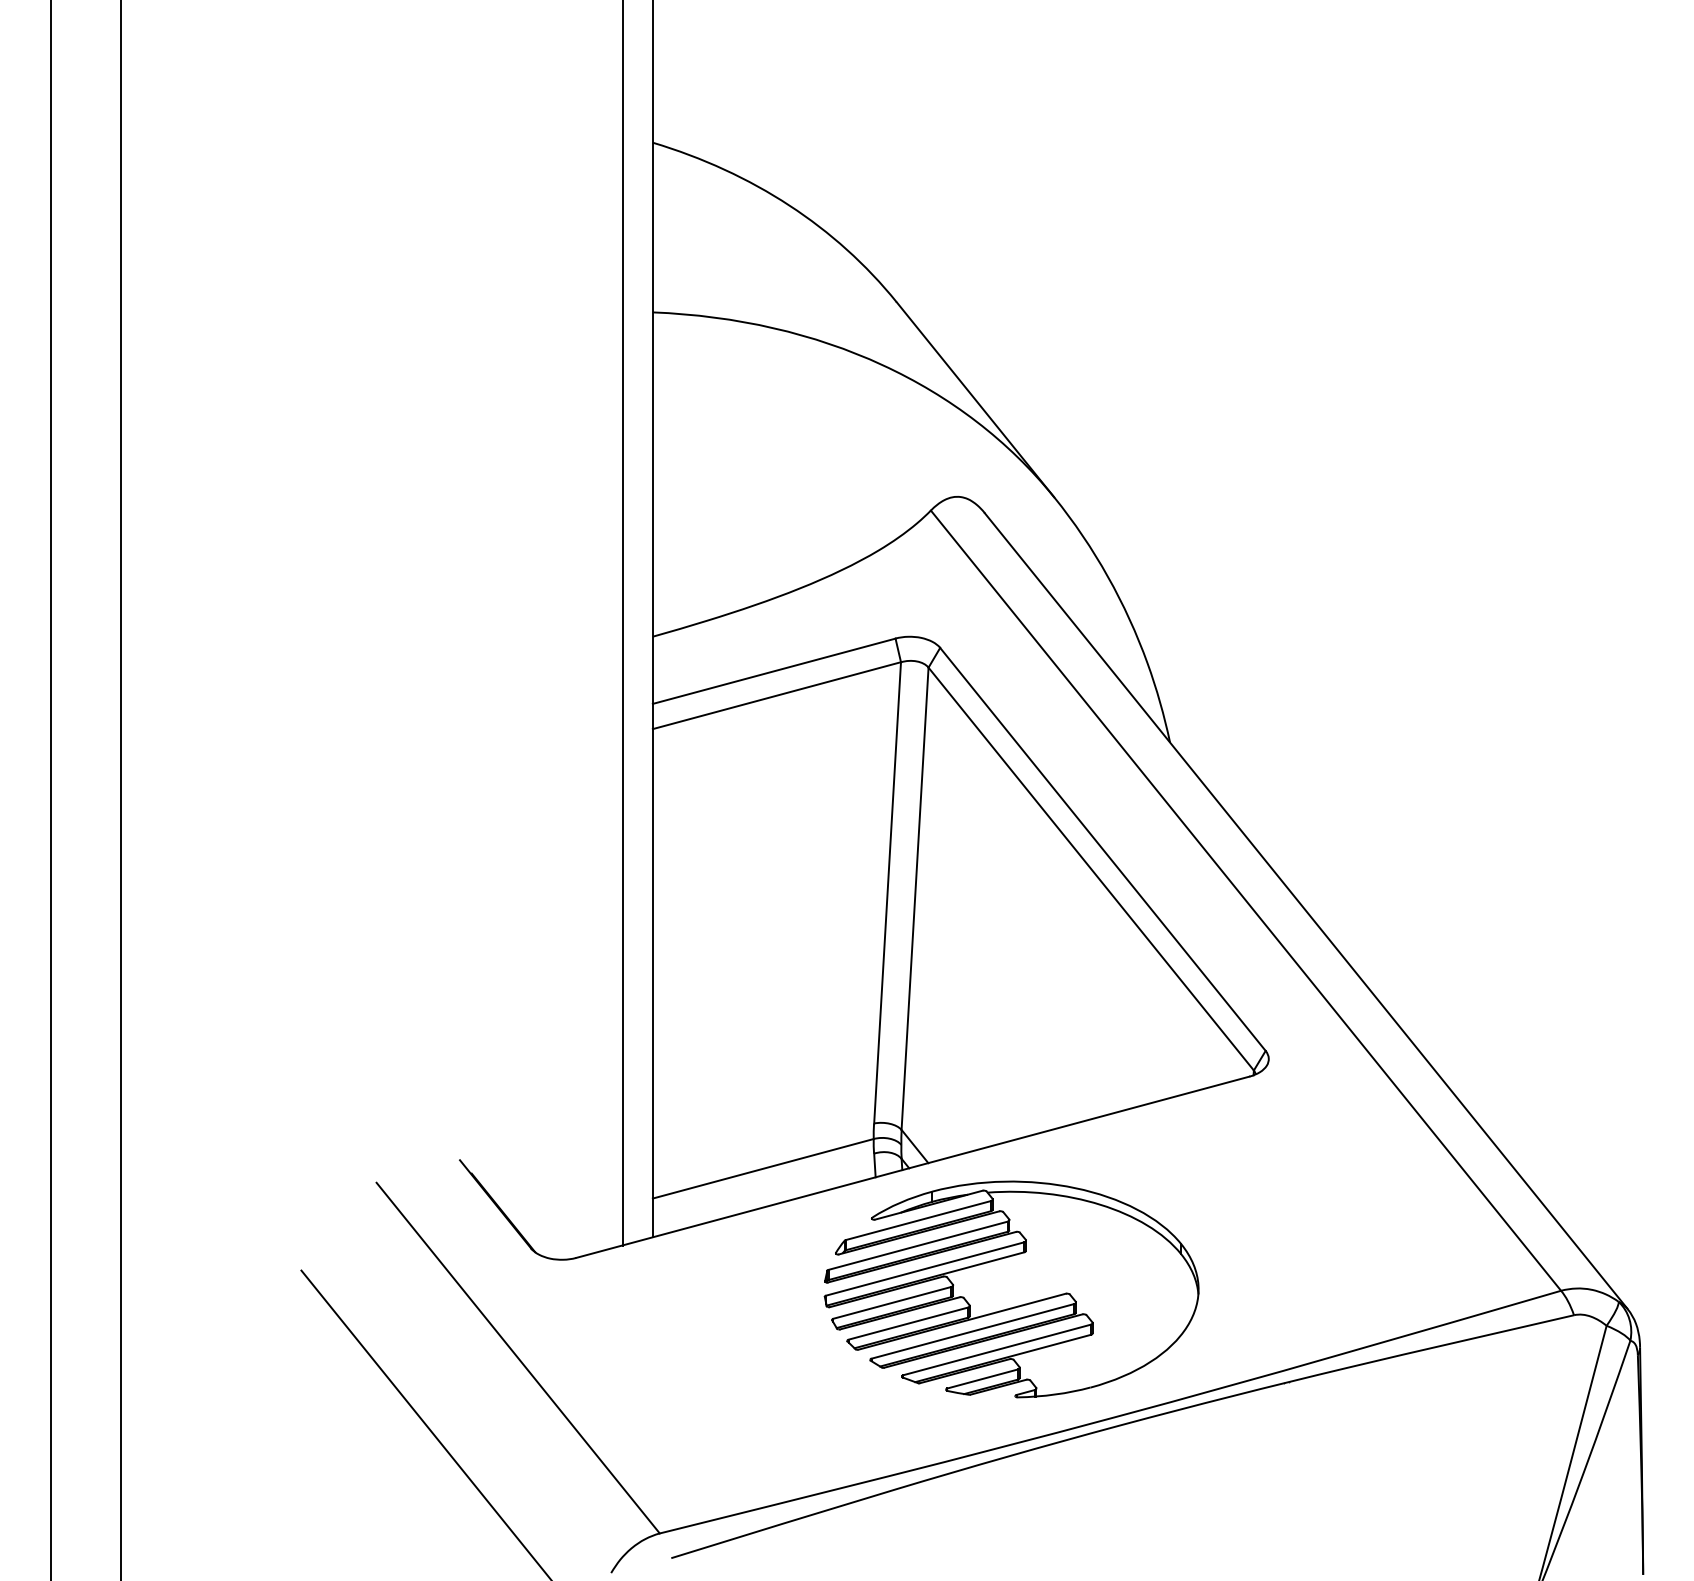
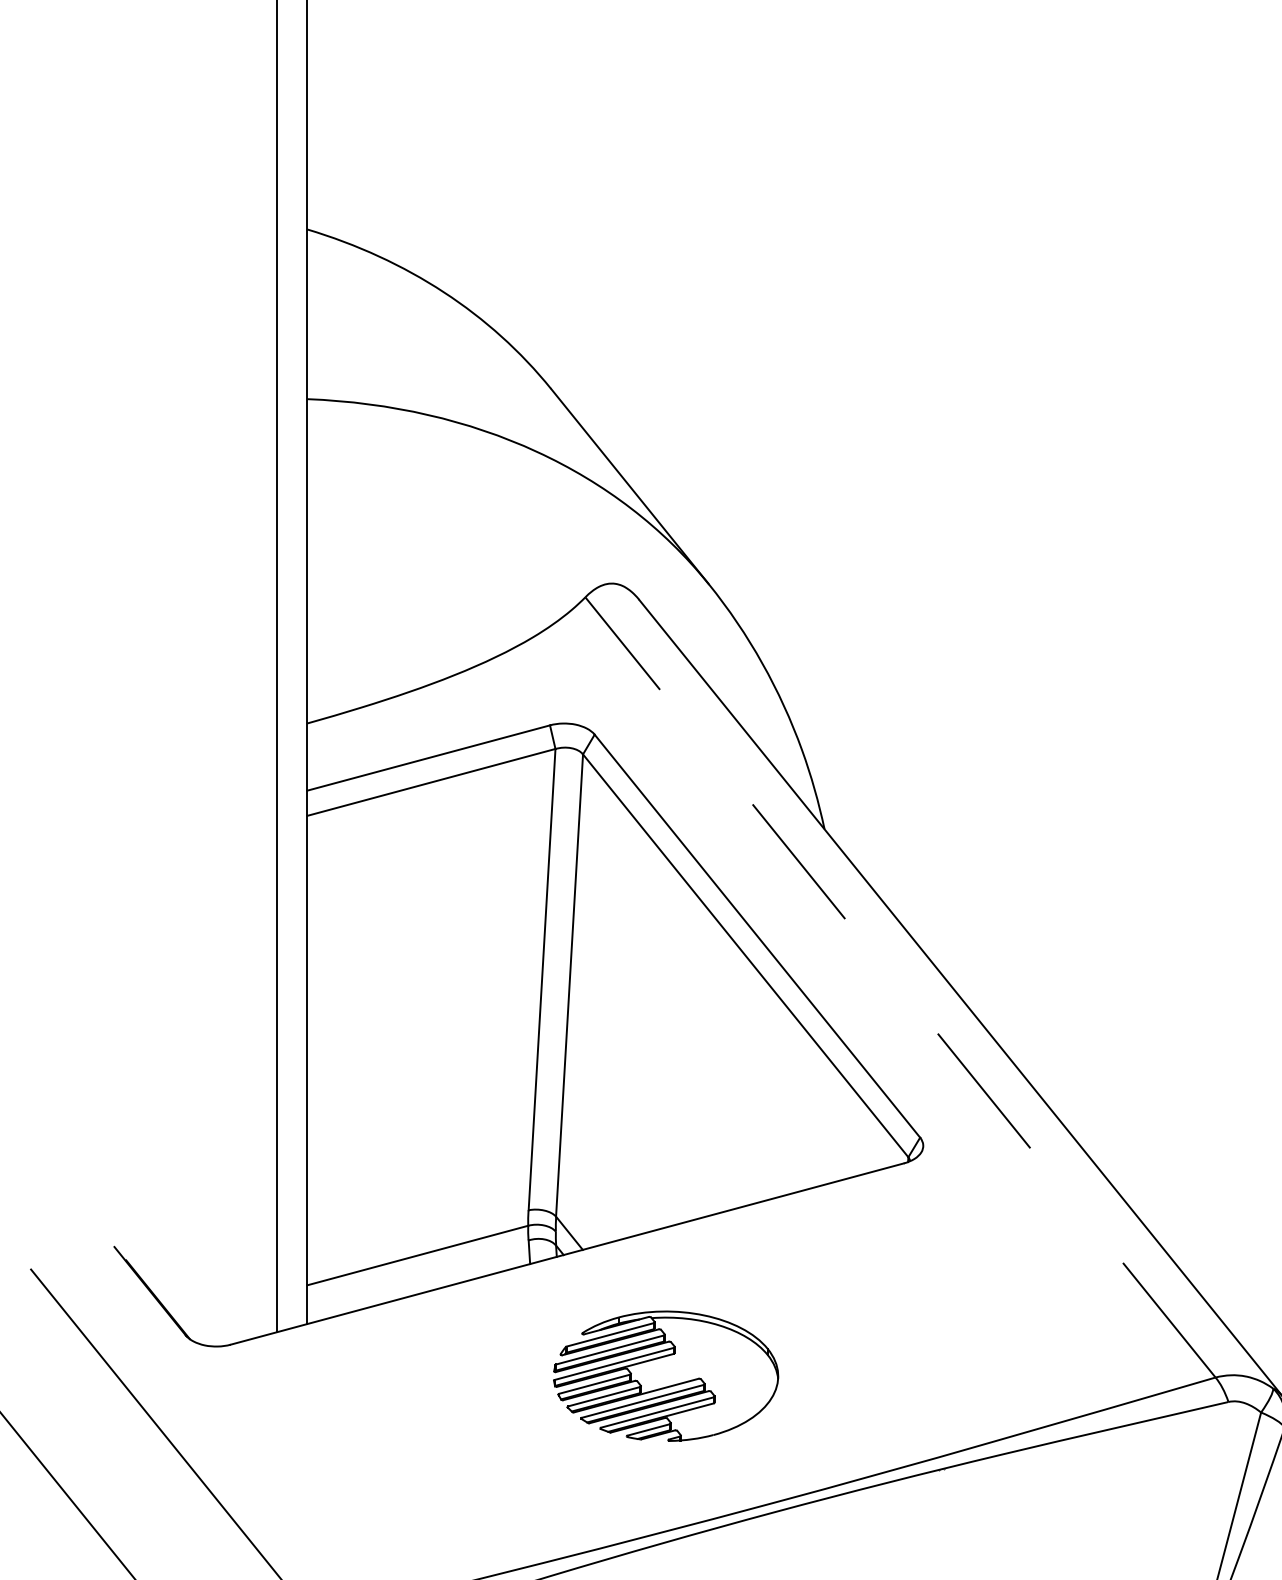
line: (1245, 900) -> (899, 987), solid -> dashed
part: (1011, 1289) -> (665, 1376), size x0.6

